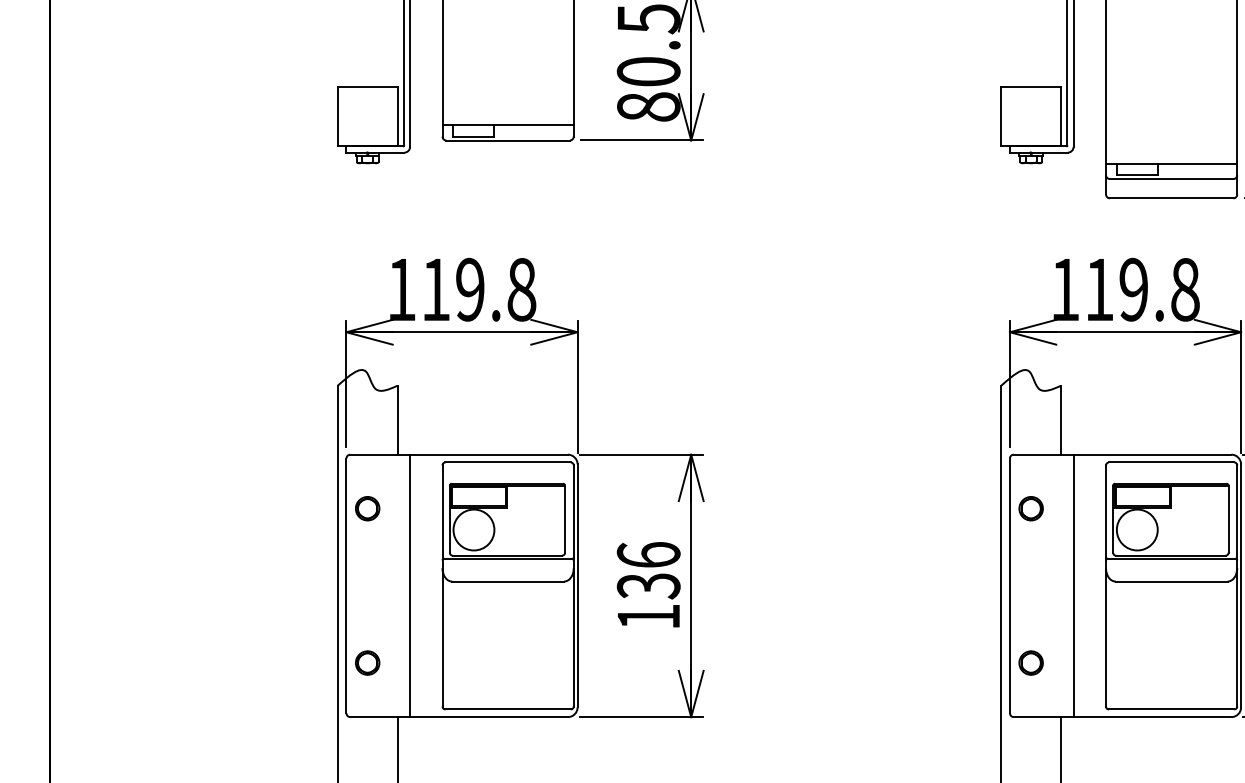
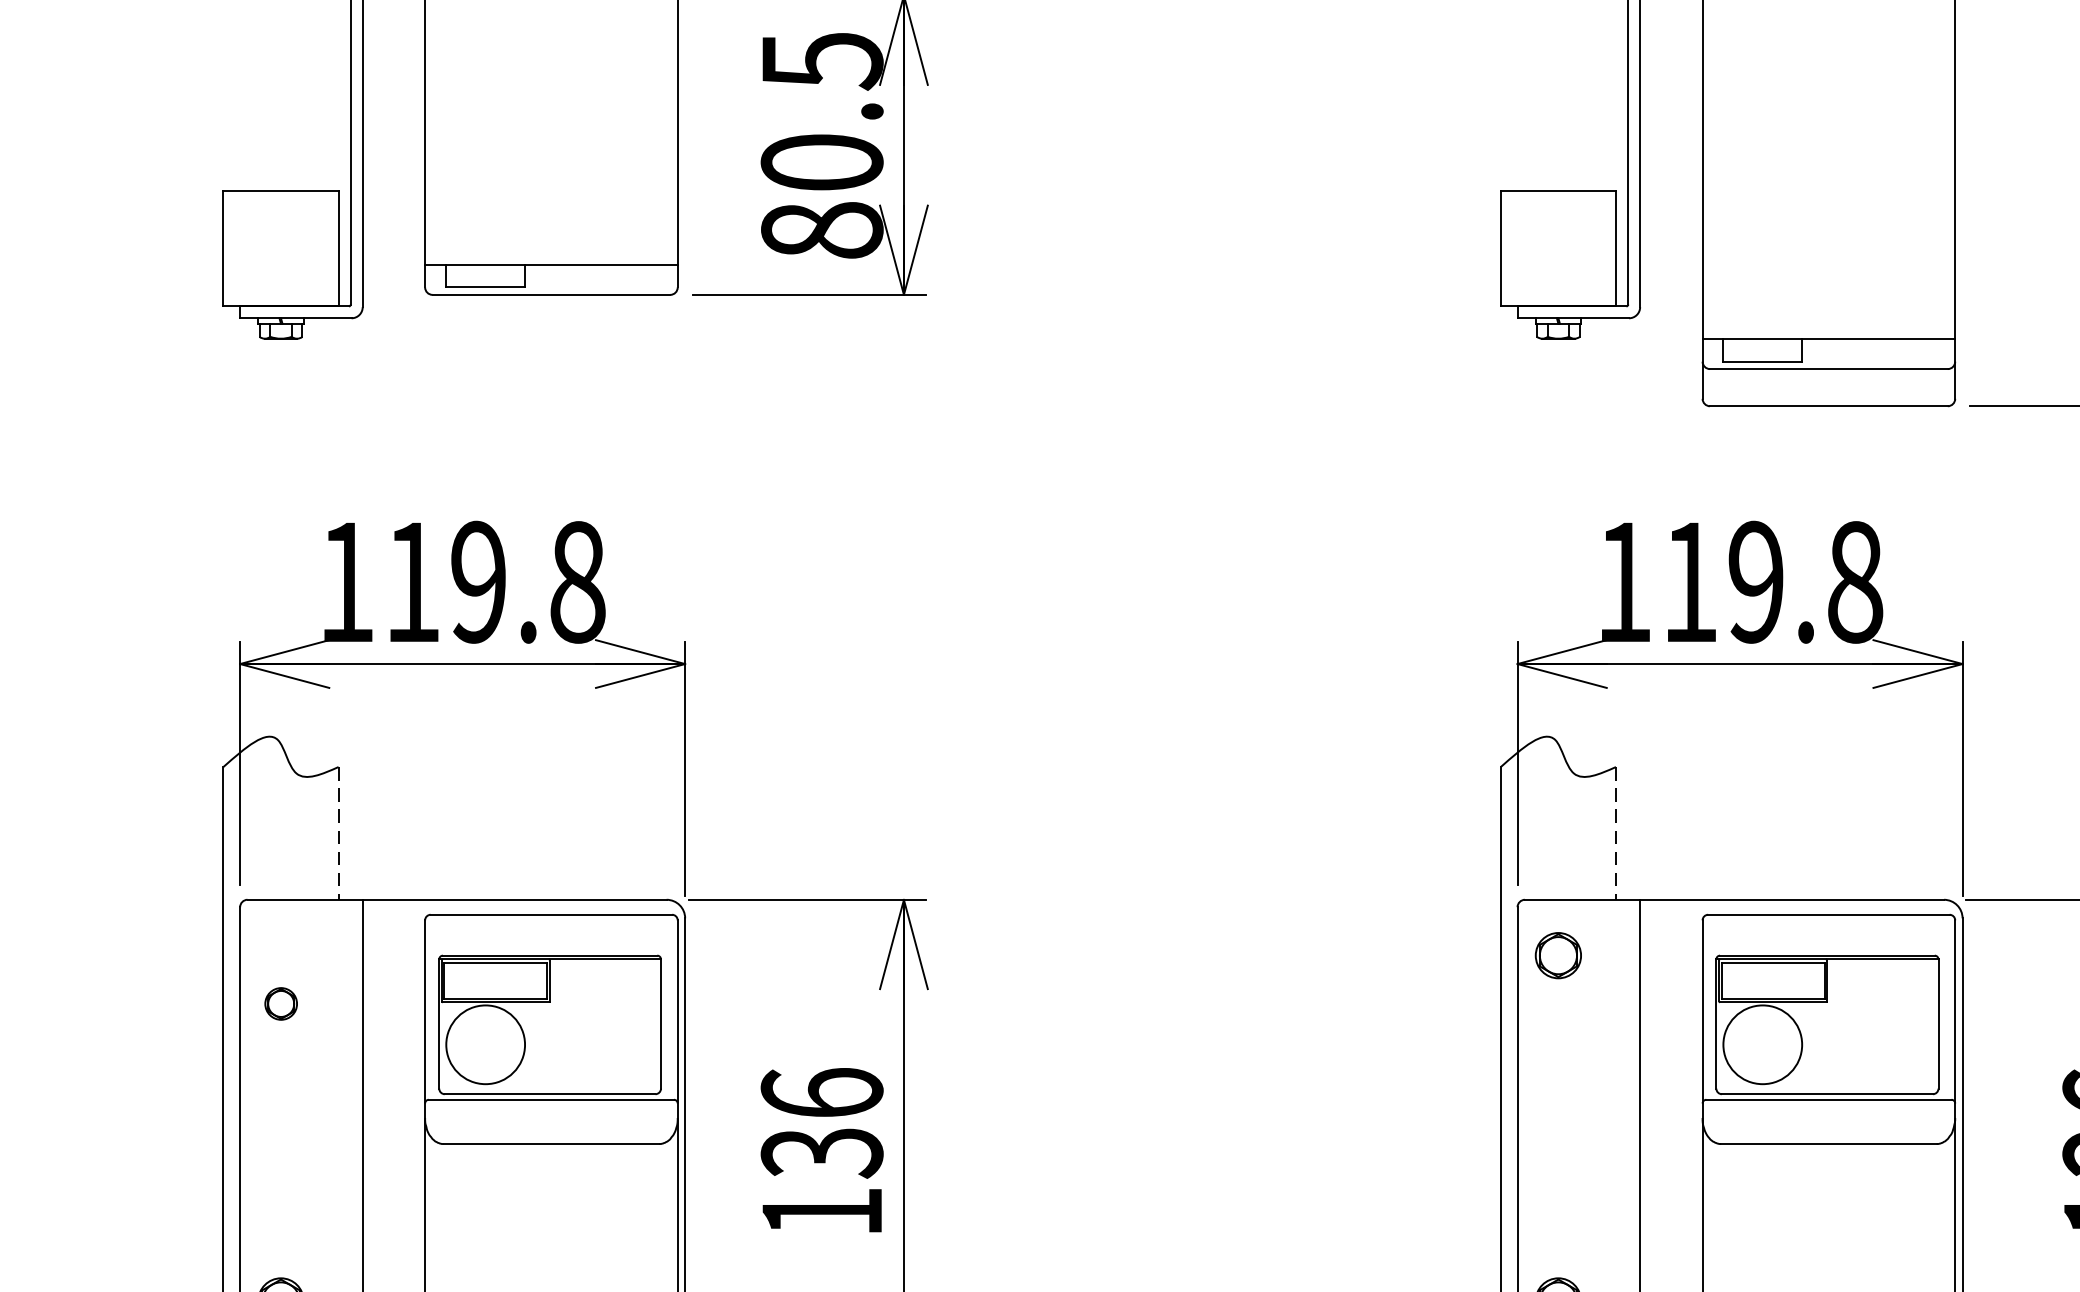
line: (397, 420) -> (338, 833), solid -> dashed
line: (1061, 420) -> (1616, 833), solid -> dashed
part: (367, 508) -> (280, 1003), size x0.7
part: (1030, 508) -> (1557, 955), moved

